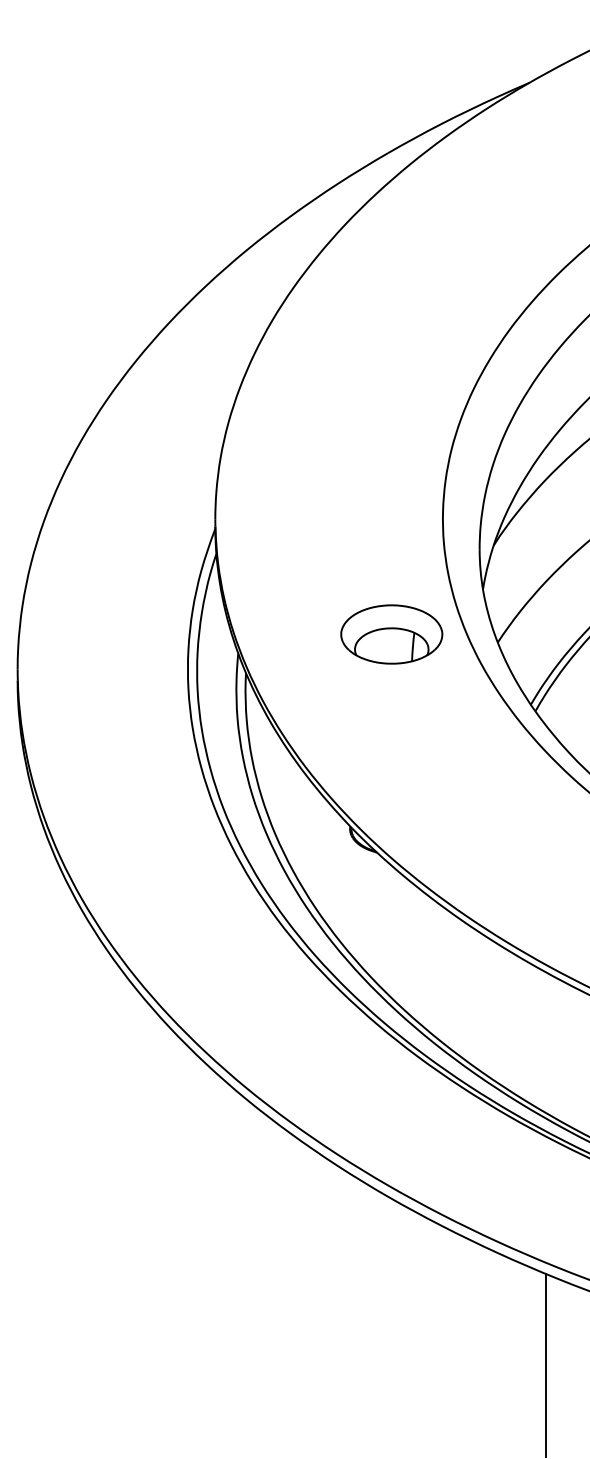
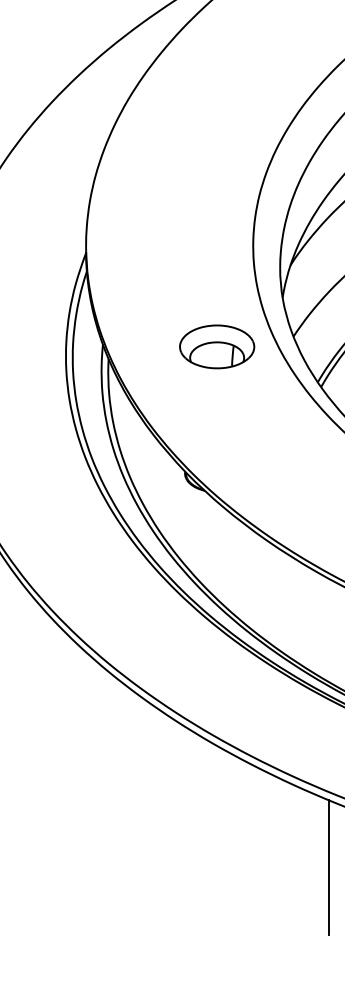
part: (391, 634) -> (216, 346), moved

